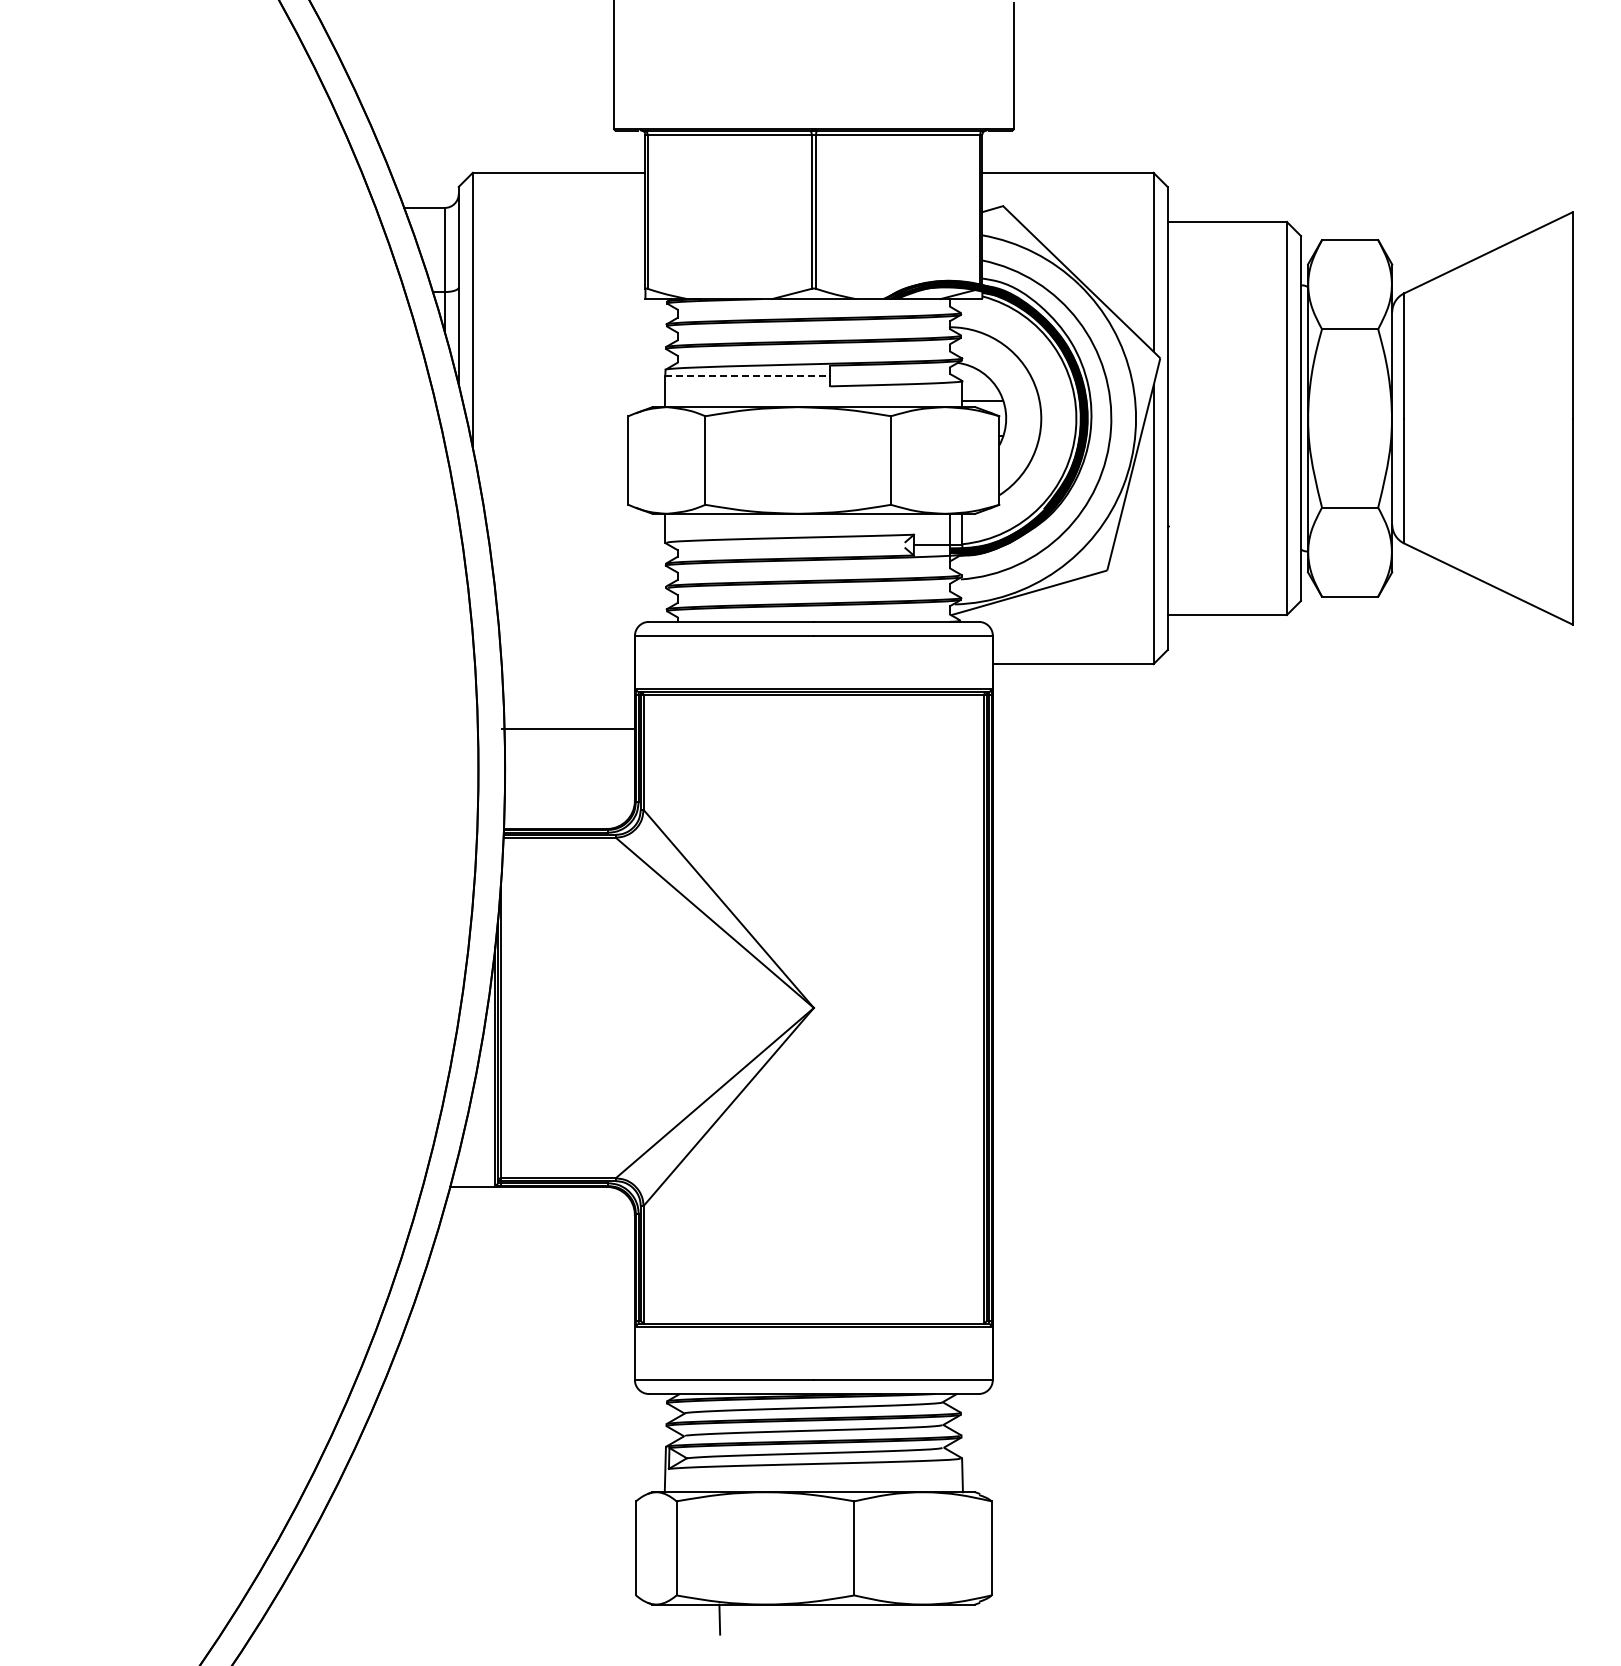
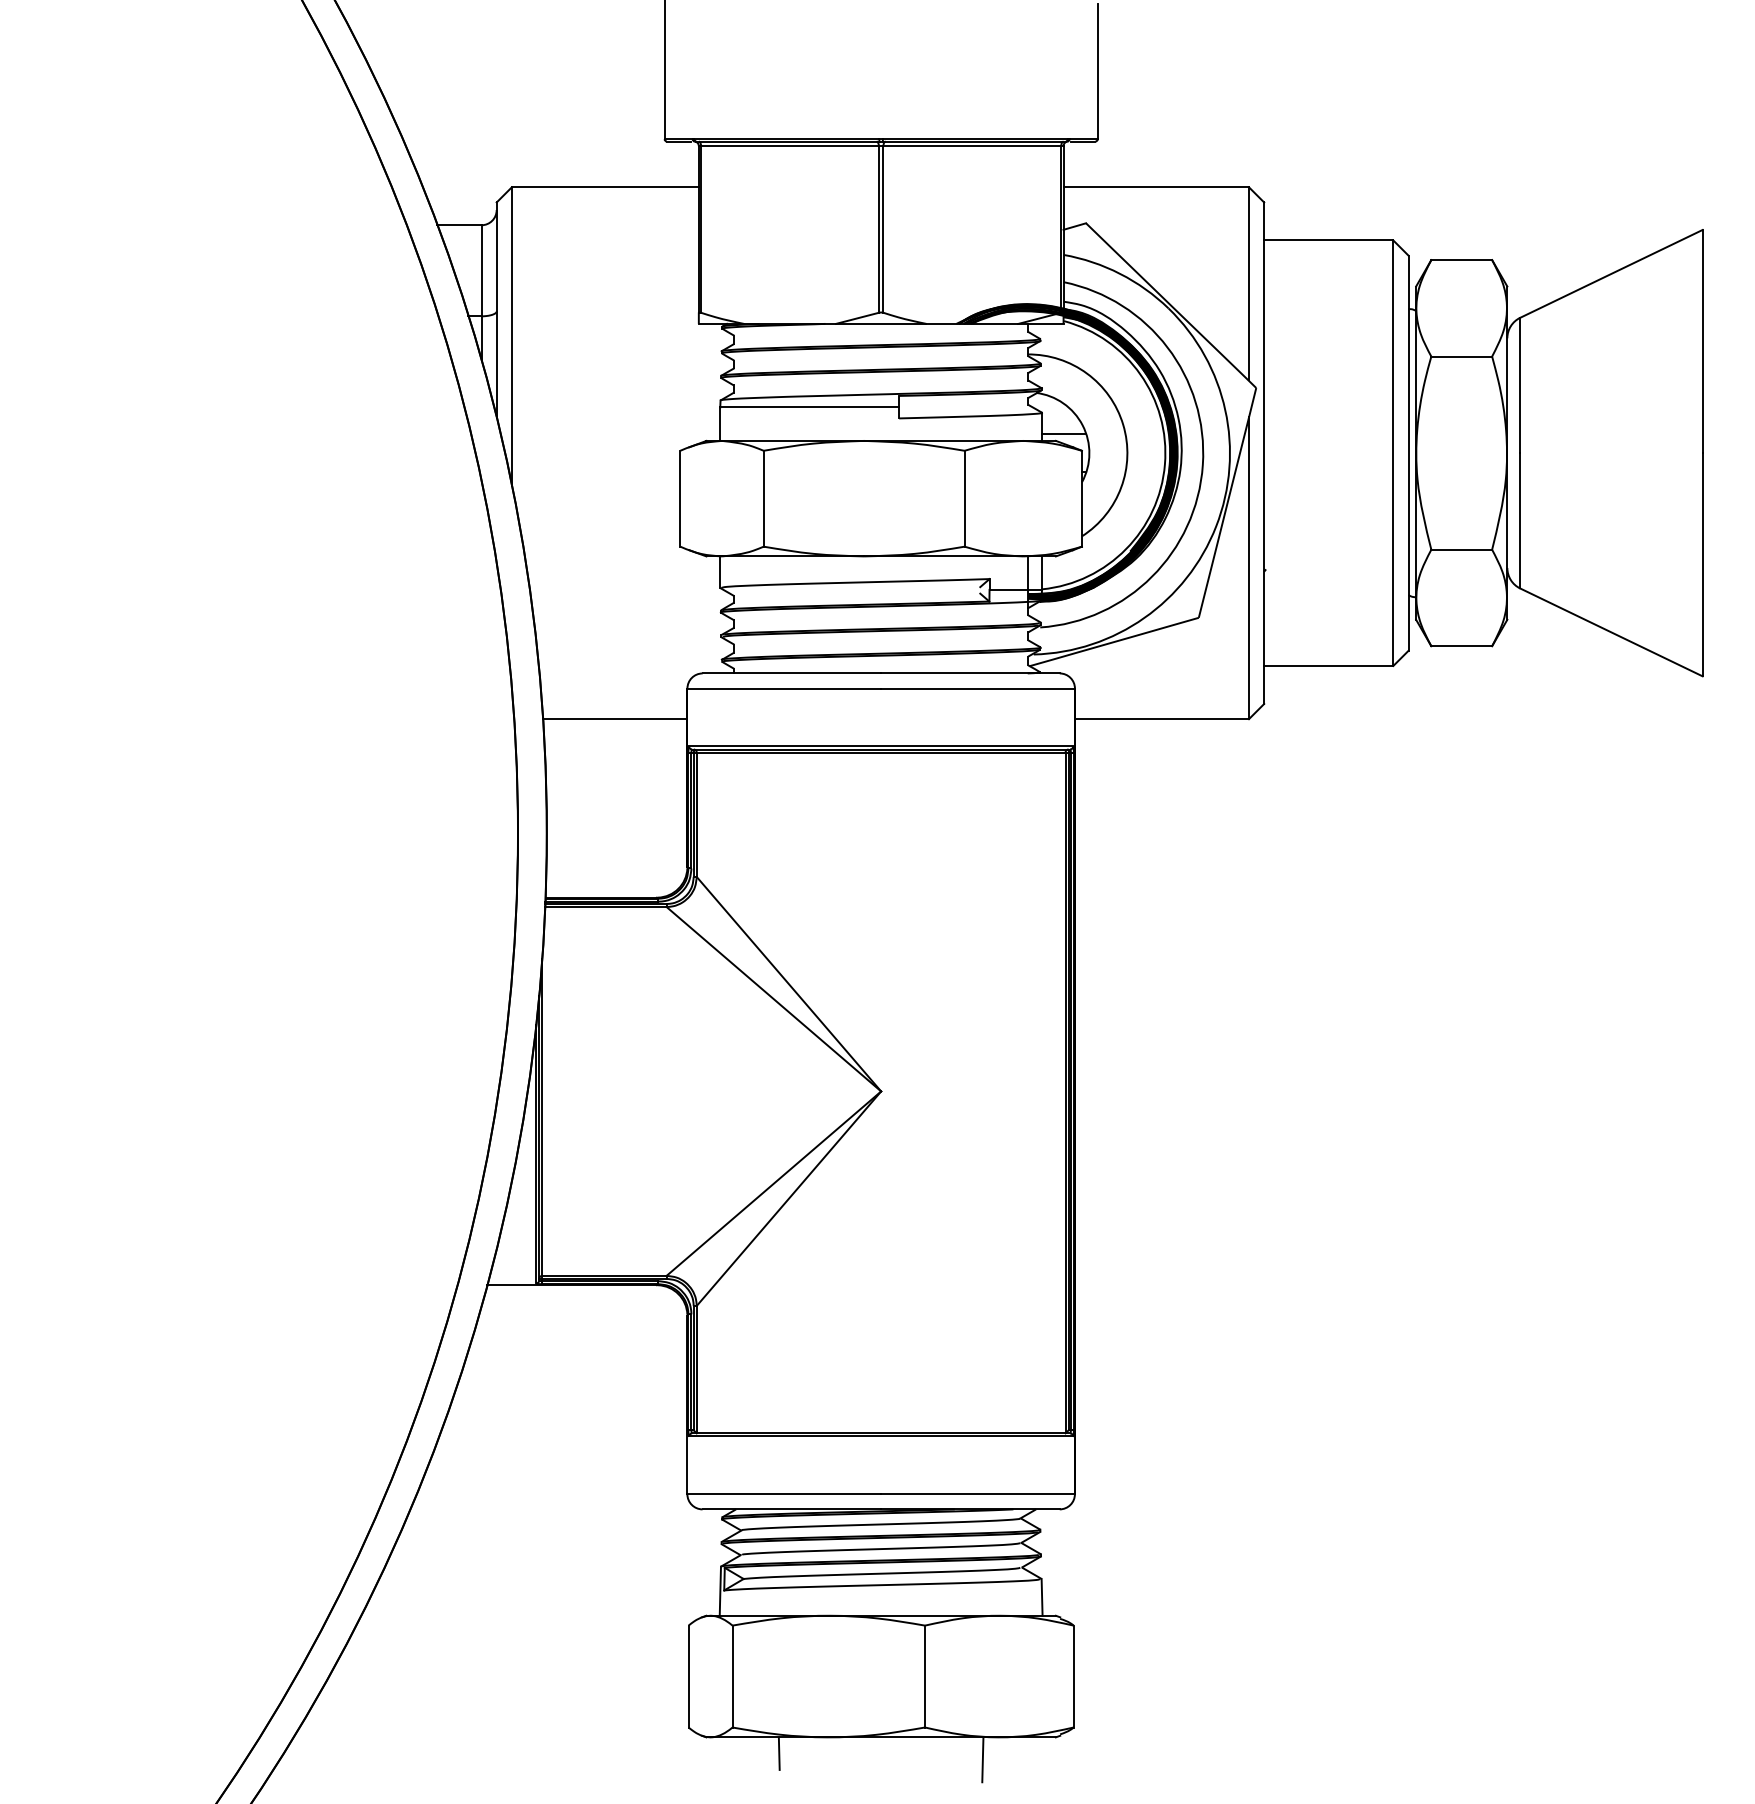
line: (747, 376) -> (809, 407), dashed -> solid
line: (567, 729) -> (614, 719), moved
line: (907, 1625) -> (982, 1760), added

